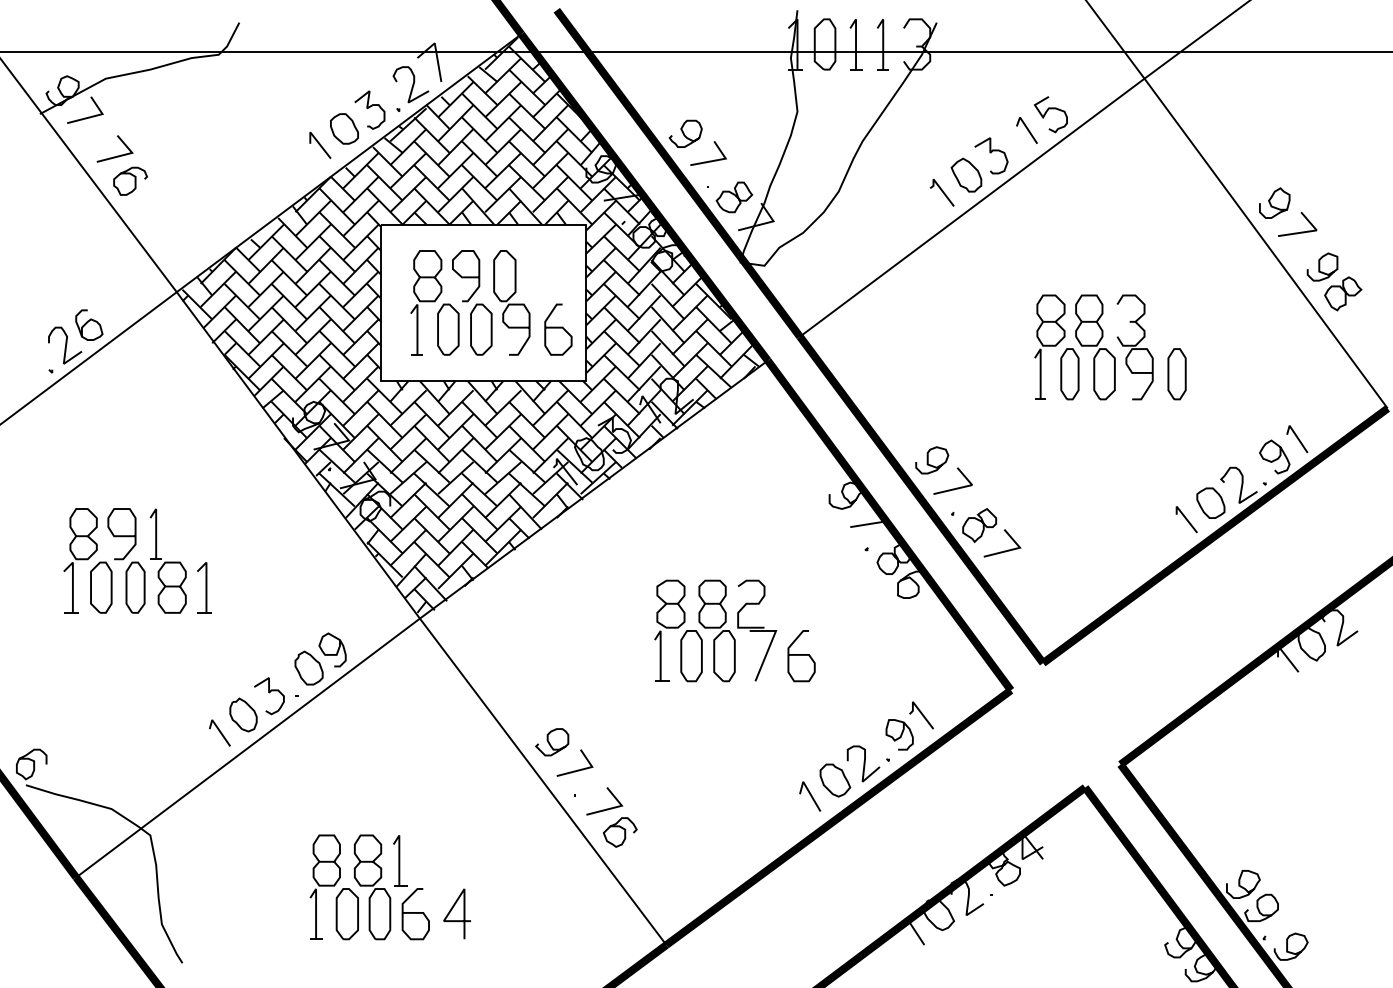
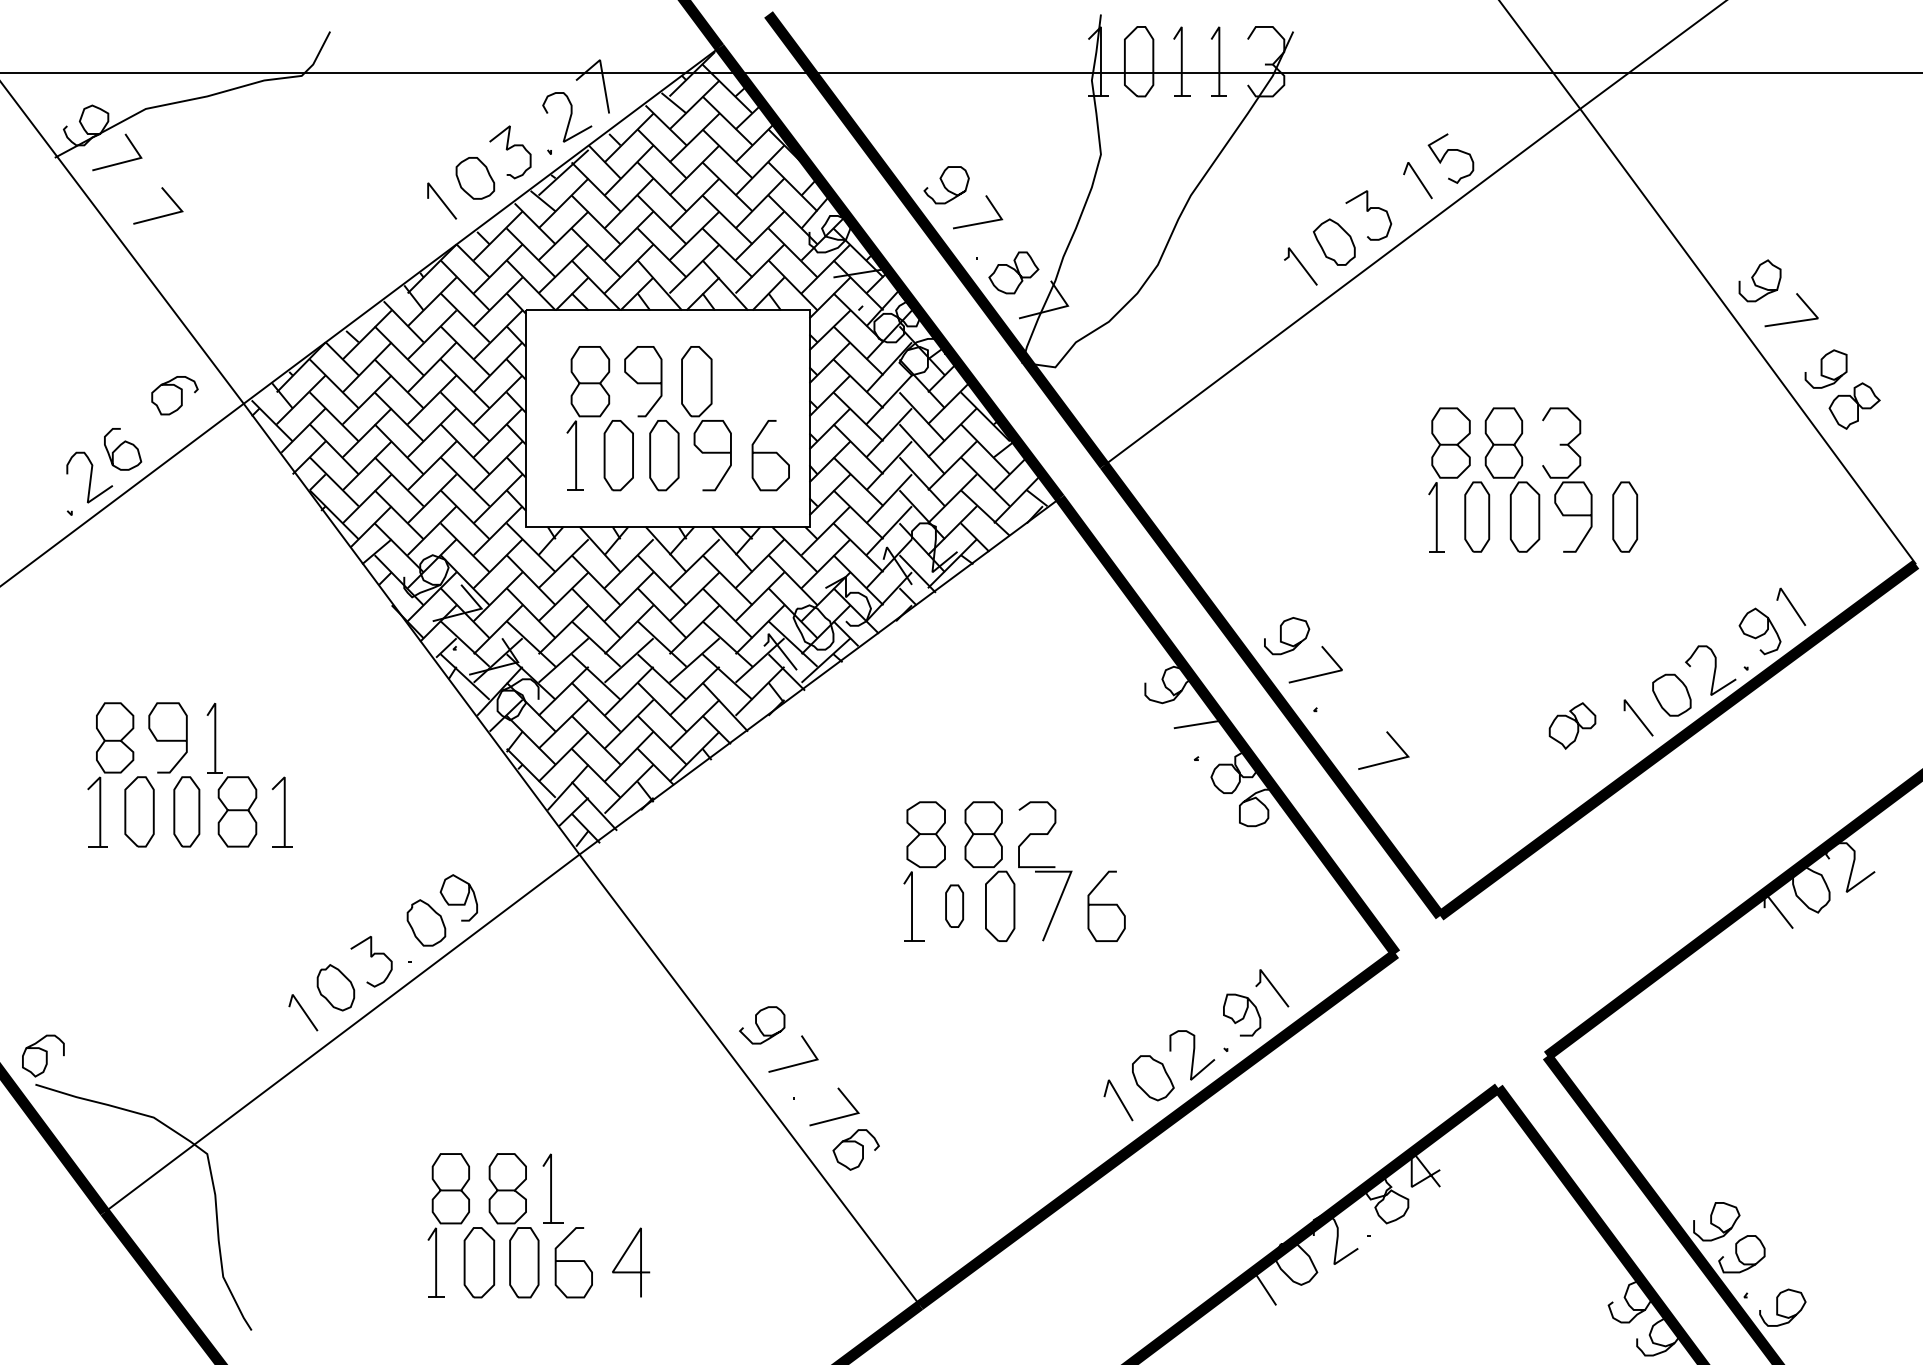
curve: (135, 181) -> (181, 395), moved
part: (979, 525) -> (1572, 725), moved
part: (691, 655) -> (954, 905), size x0.6

